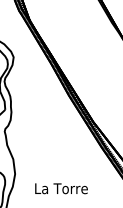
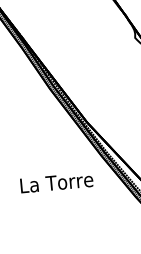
text: (61, 188) -> (56, 182), moved

